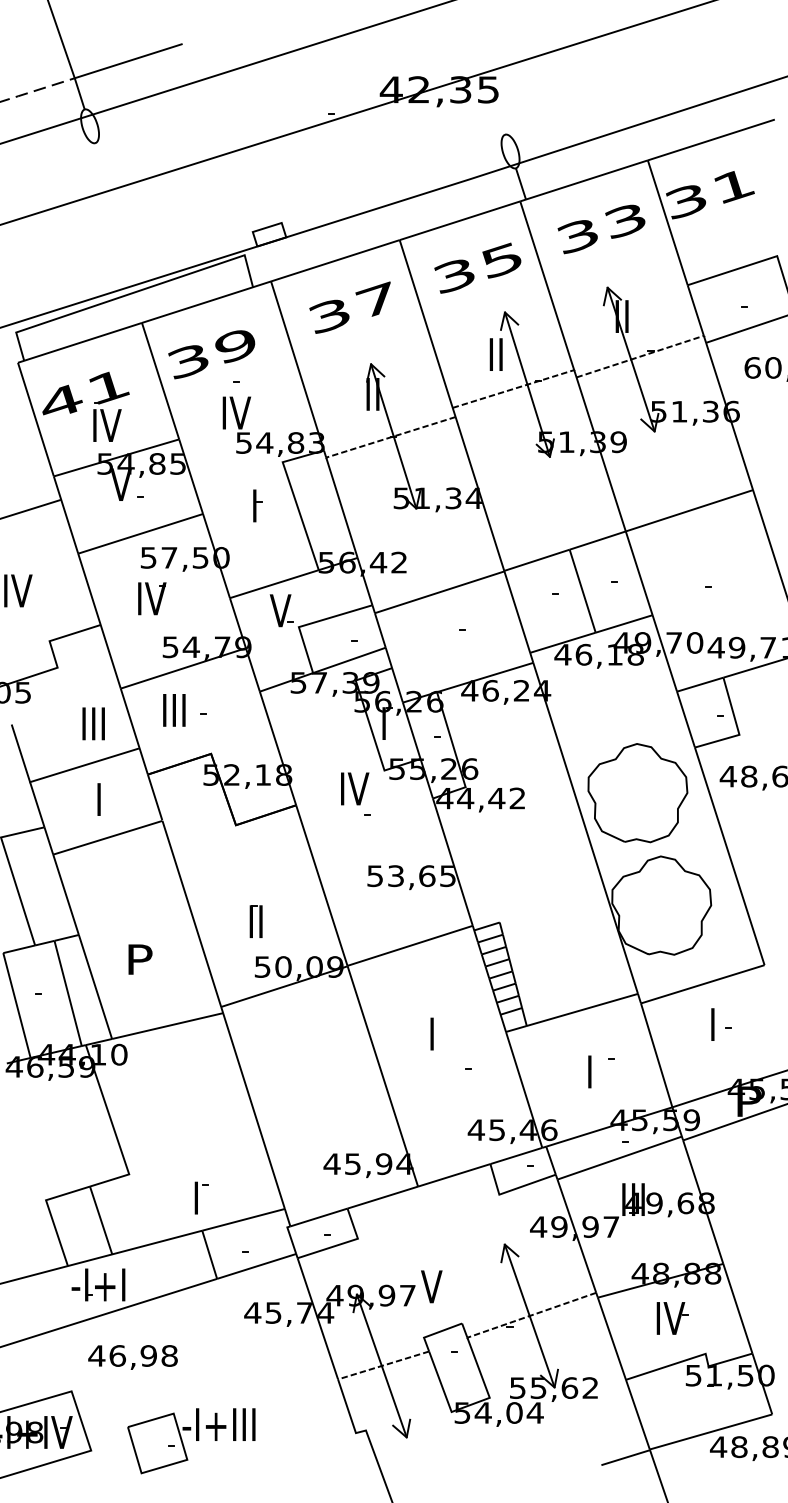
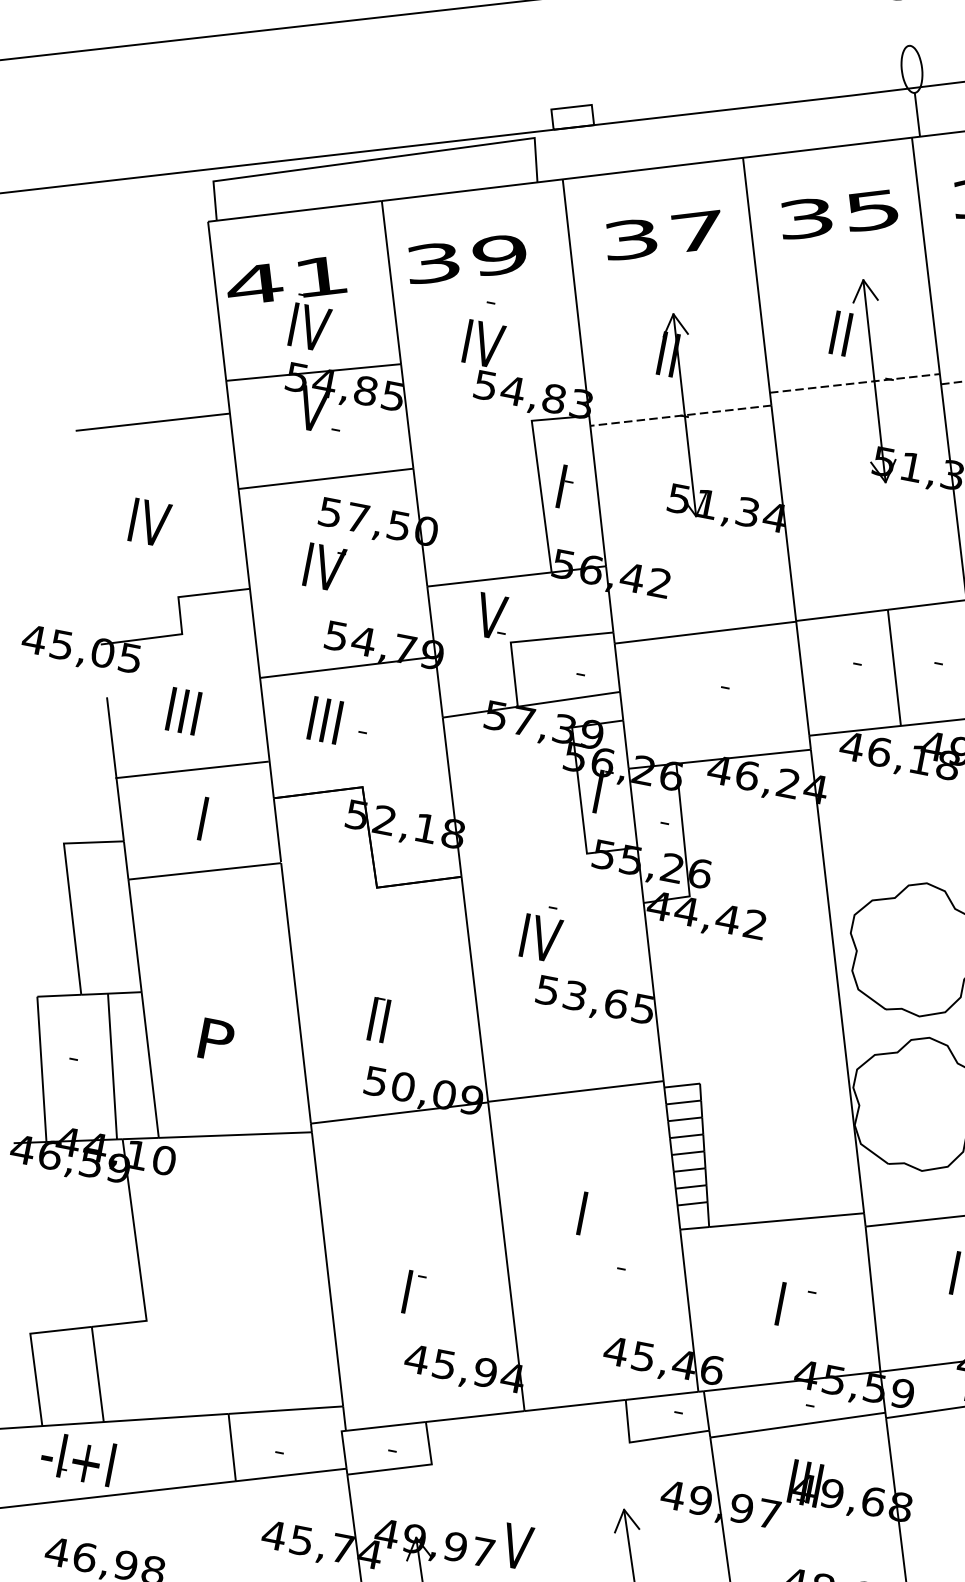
part: (257, 505) -> (565, 486), moved
text: (93, 723) -> (183, 710), moved
text: (355, 788) -> (541, 937), moved
part: (201, 1197) -> (414, 1292), moved

